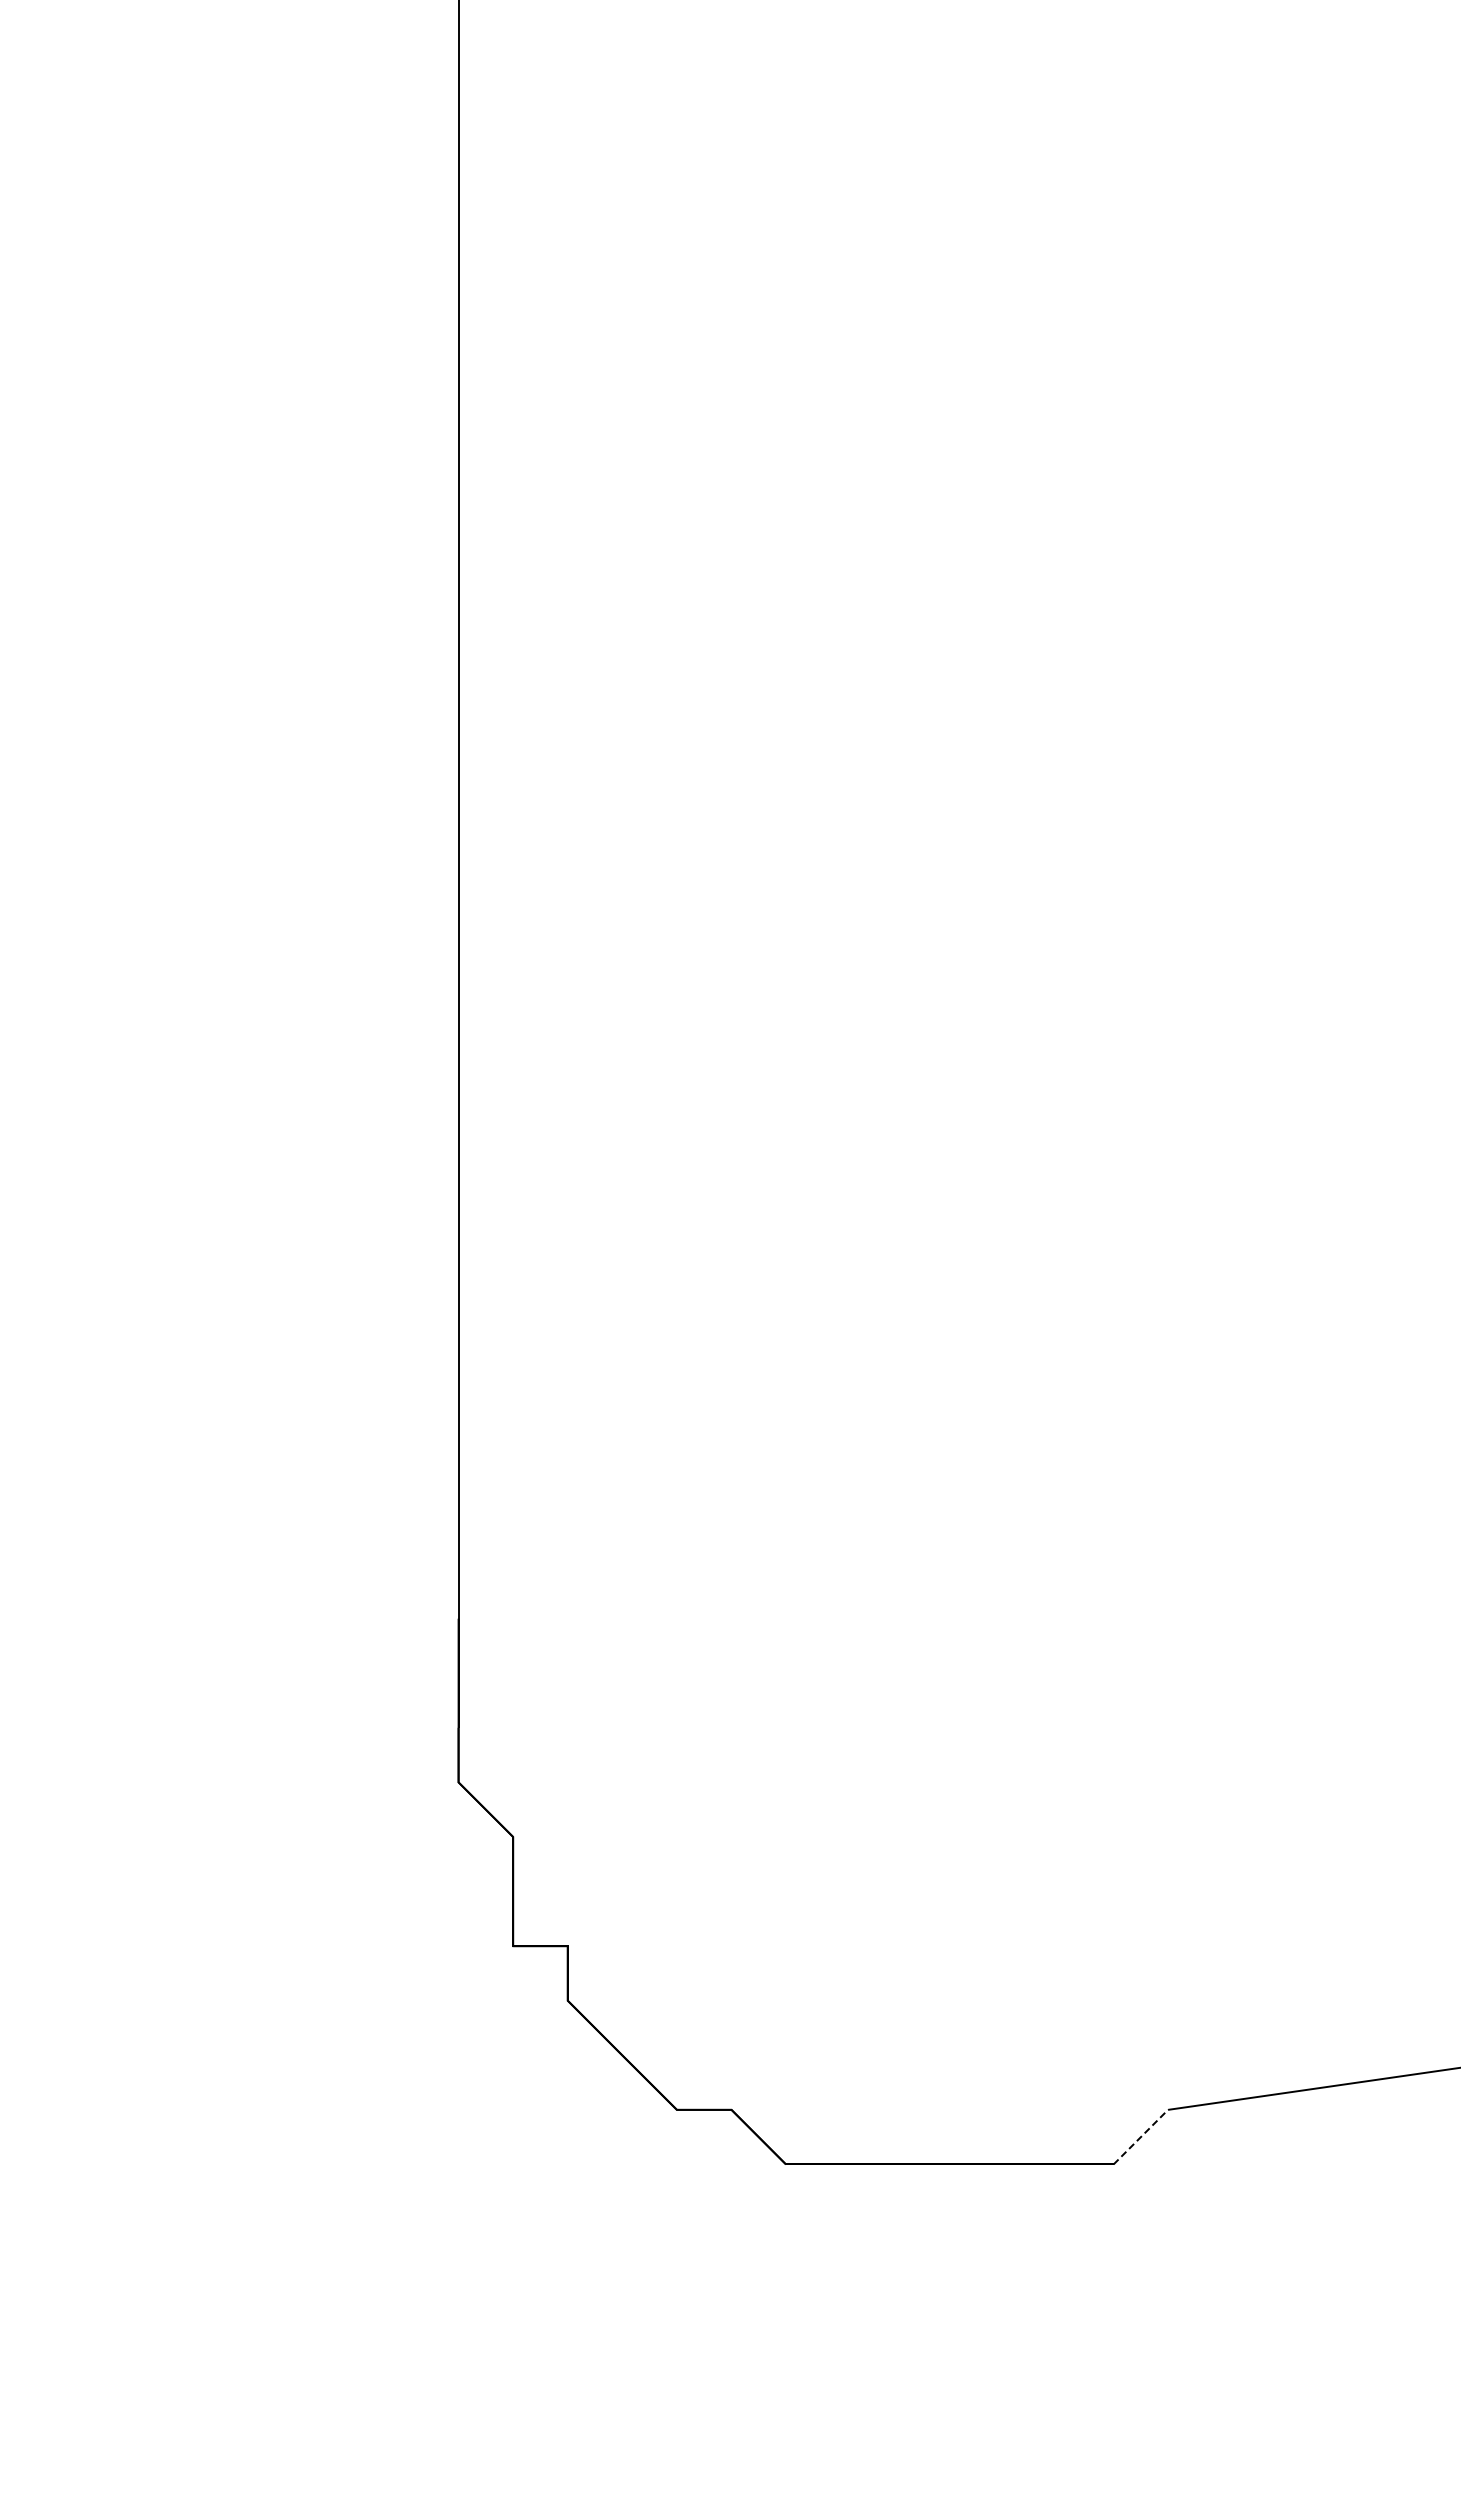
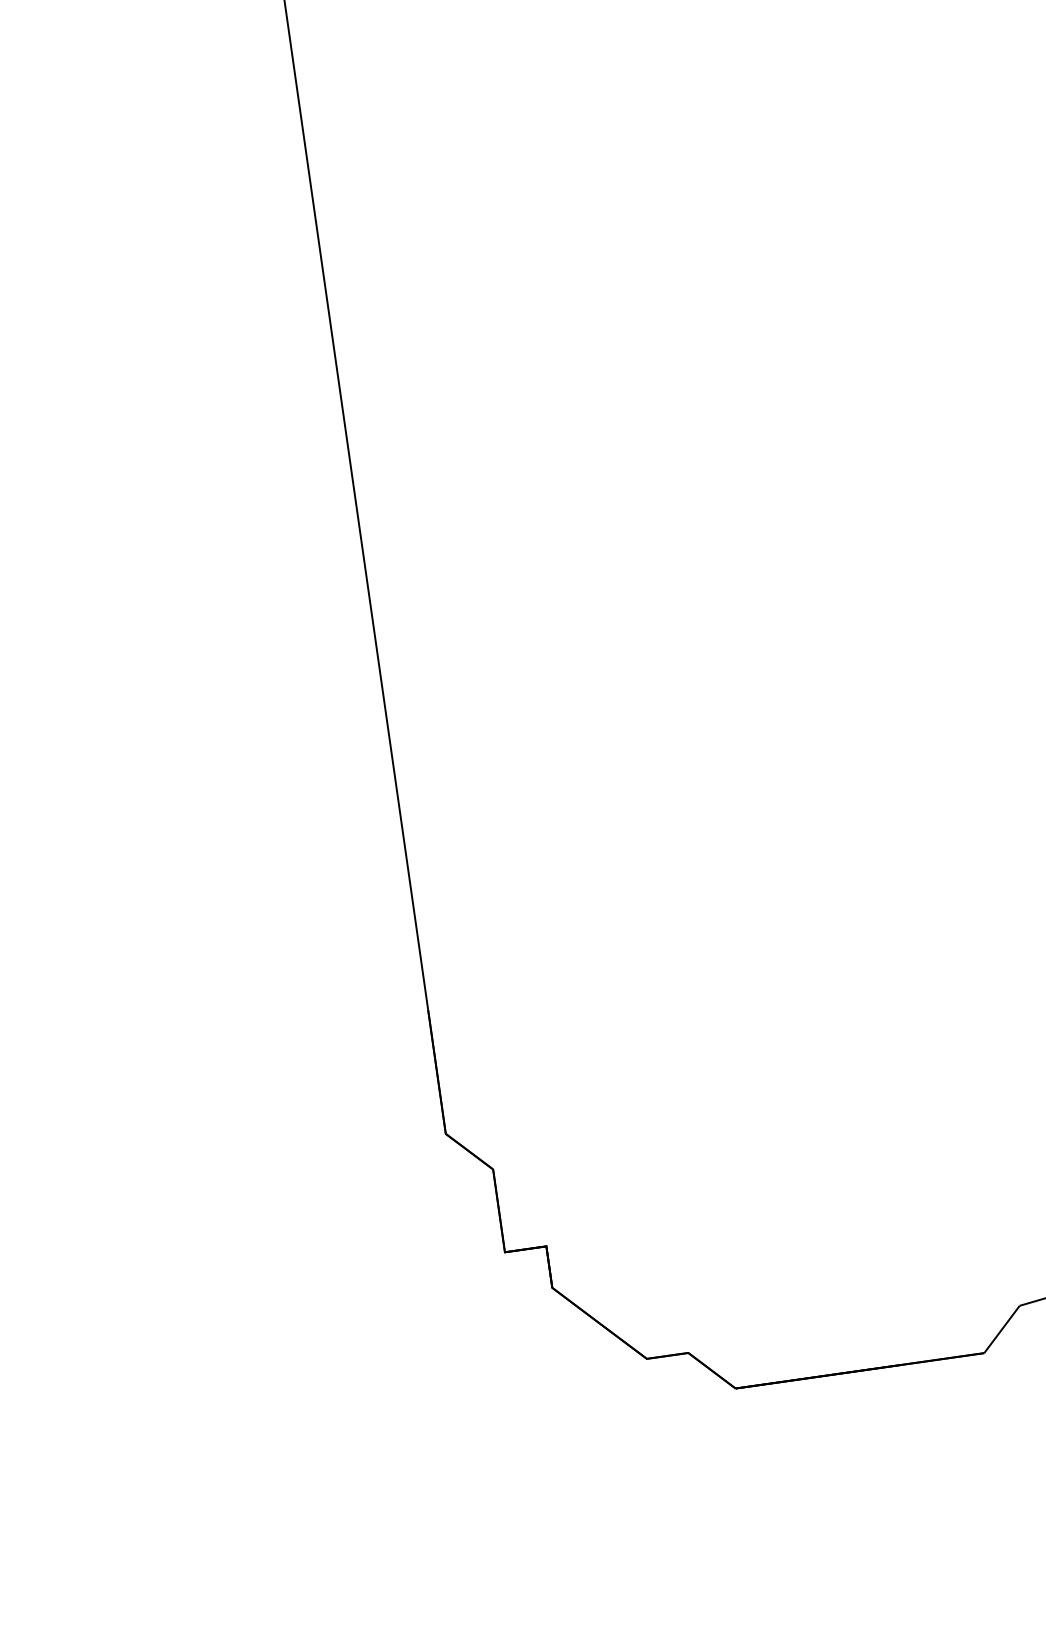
line: (1140, 2137) -> (1001, 1329), dashed -> solid

